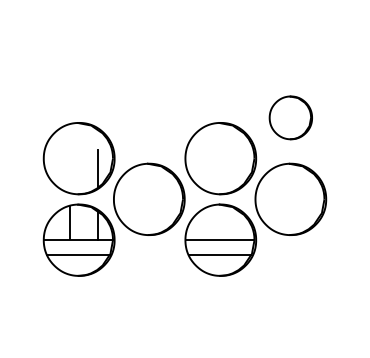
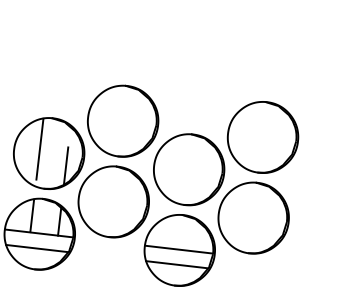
part: (149, 117) -> (123, 120), added
part: (290, 117) -> (262, 137), size x1.67
line: (69, 155) -> (39, 149), added

